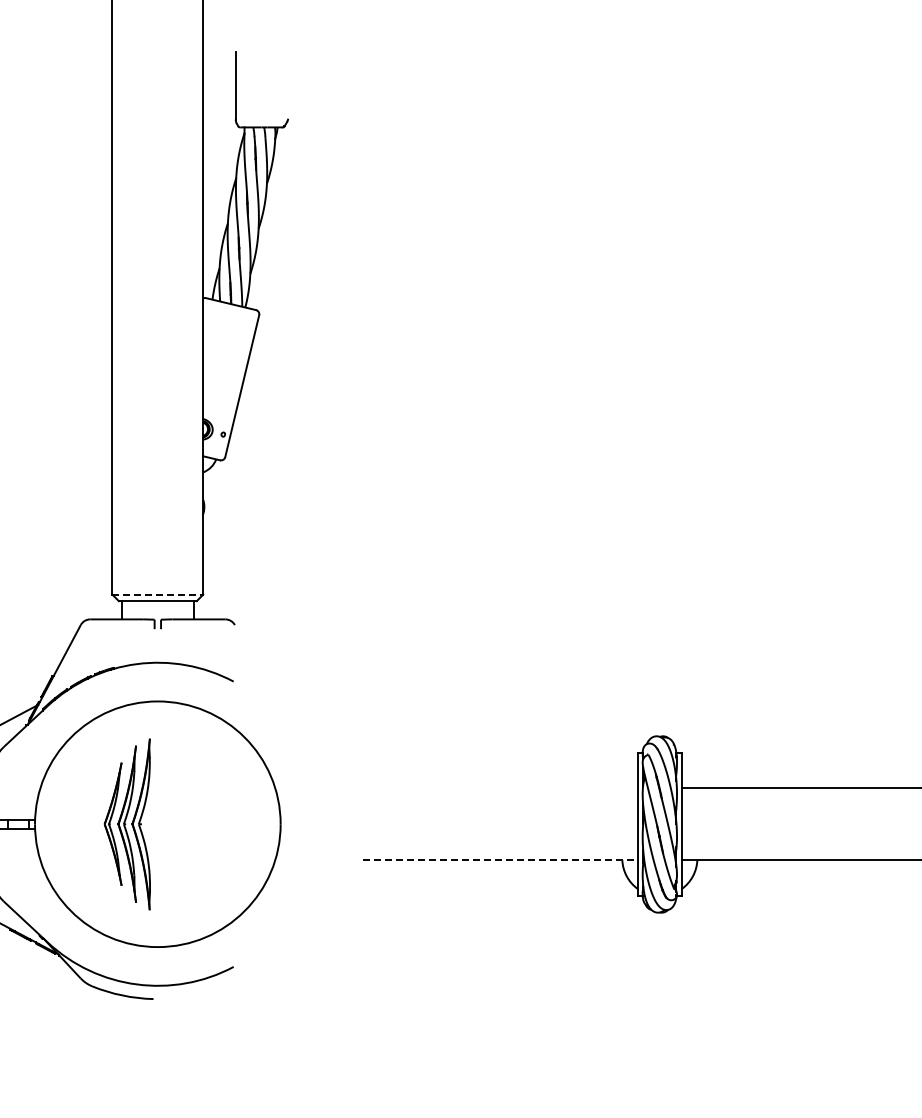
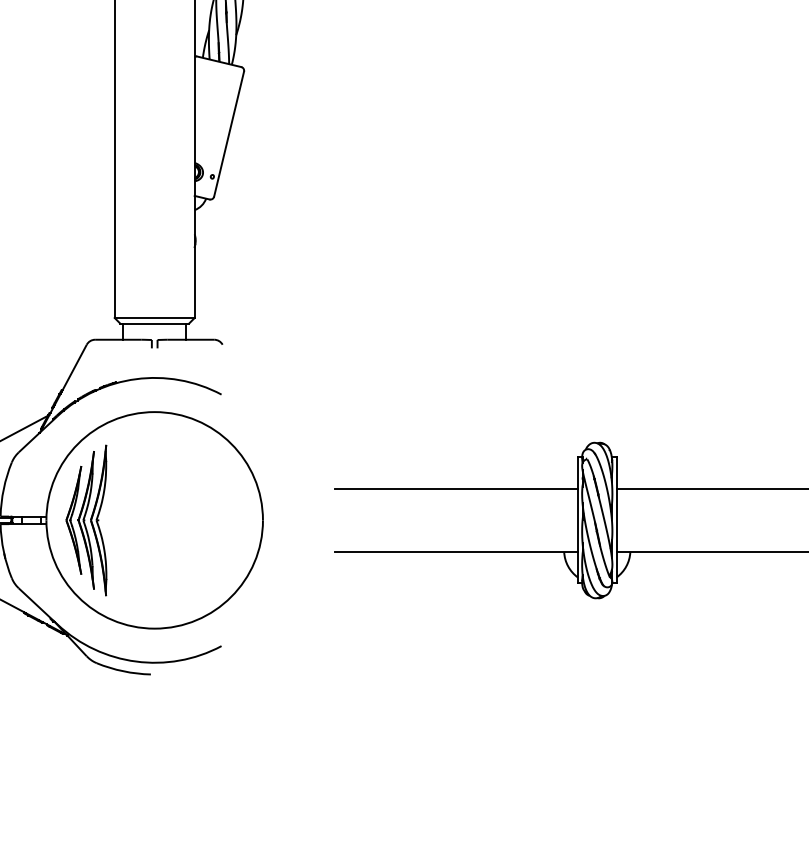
line: (158, 594) -> (155, 317), dashed -> solid
line: (499, 788) -> (455, 488), added
part: (126, 824) -> (85, 520), moved
line: (500, 860) -> (456, 552), dashed -> solid

